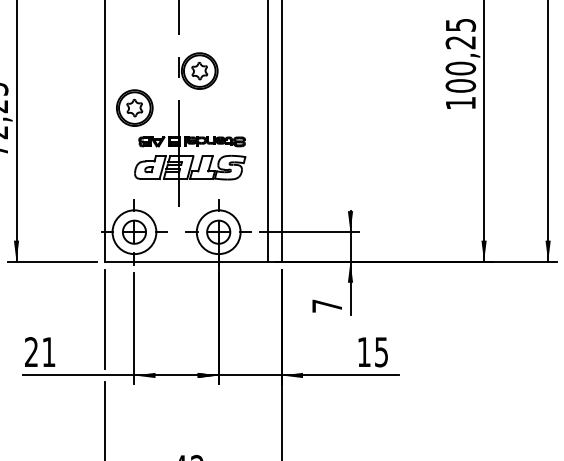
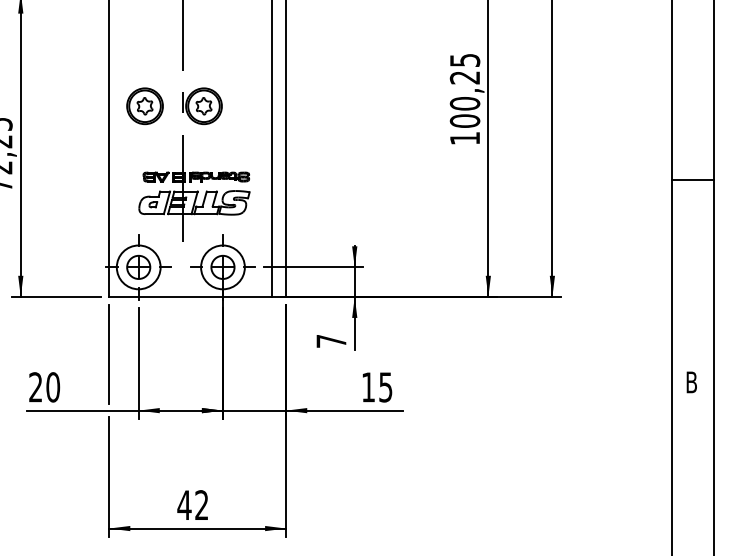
part: (134, 108) -> (144, 106), moved
text: (49, 352) -> (53, 387), 21 -> 20

